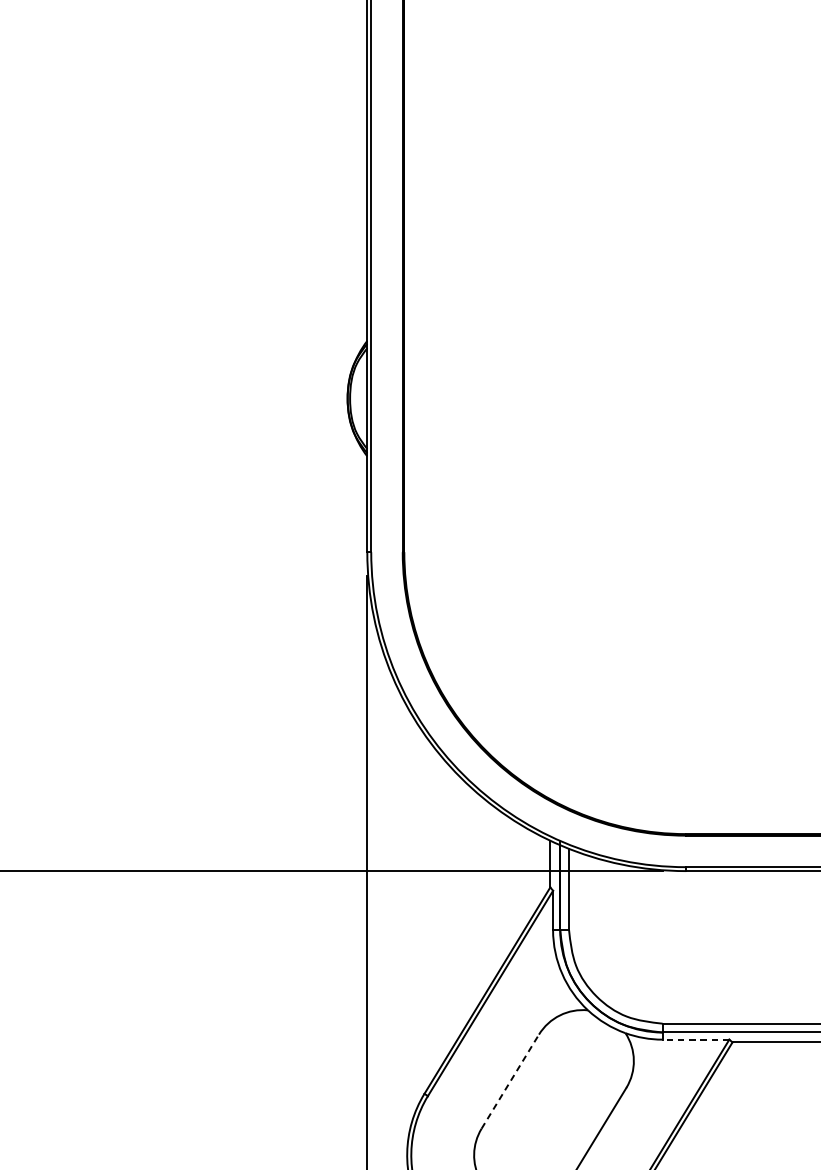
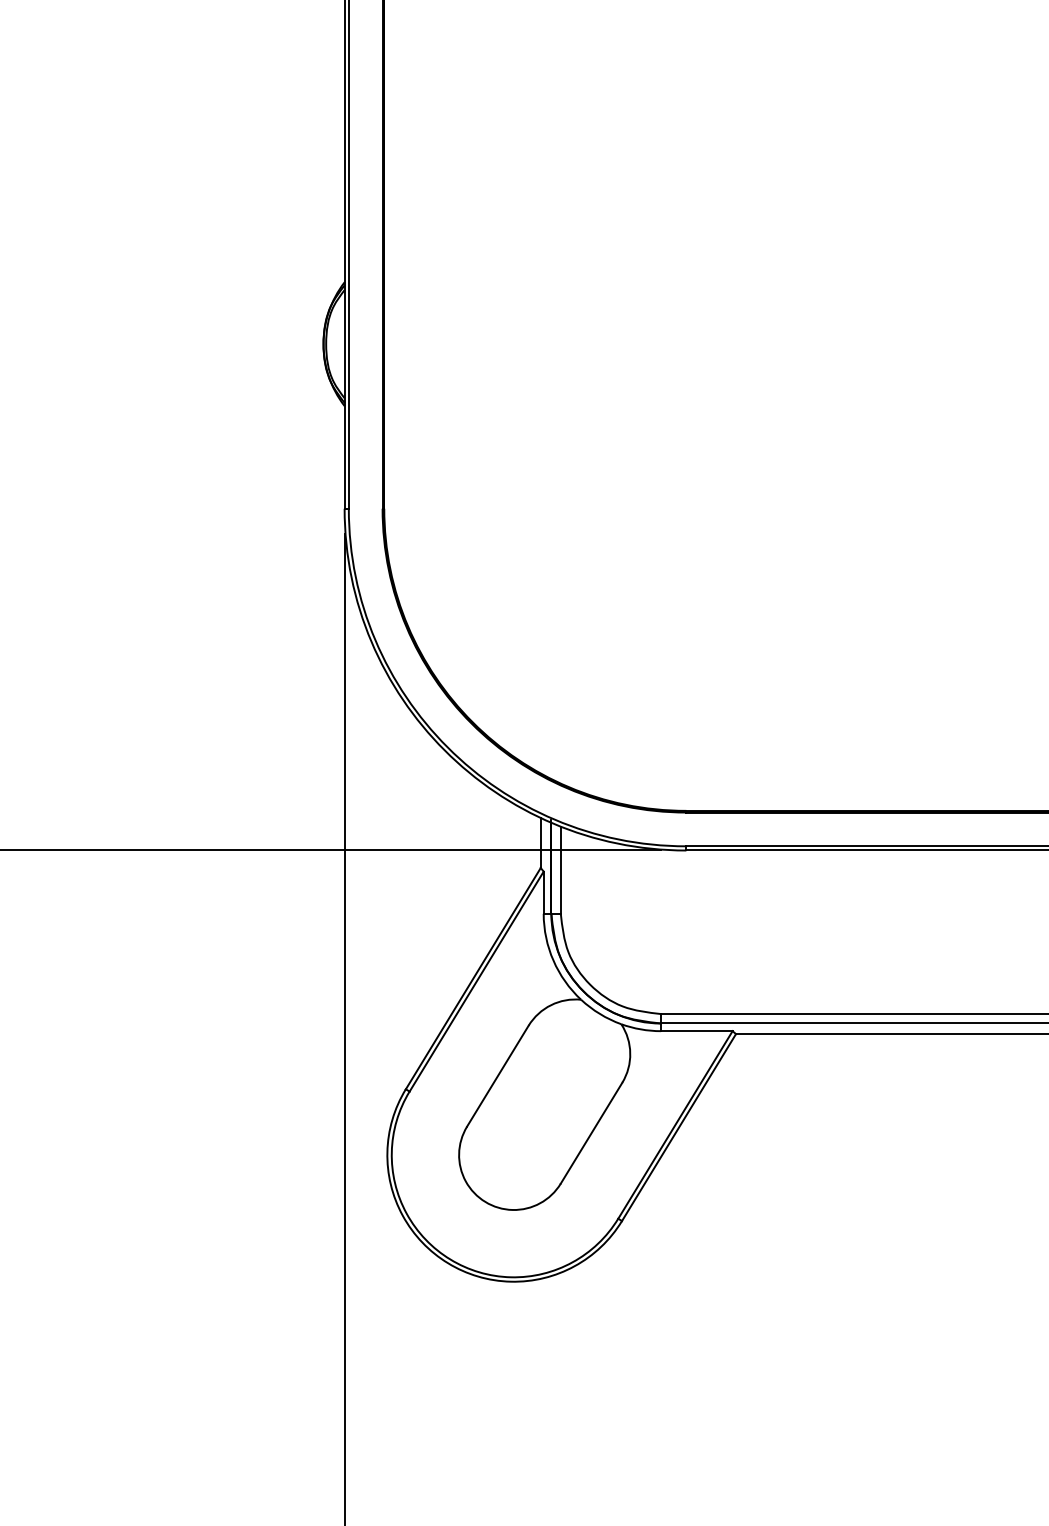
line: (695, 1039) -> (696, 1031), dashed -> solid
line: (510, 1081) -> (498, 1075), dashed -> solid

